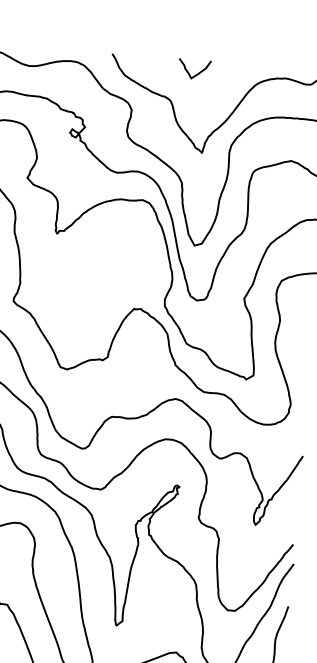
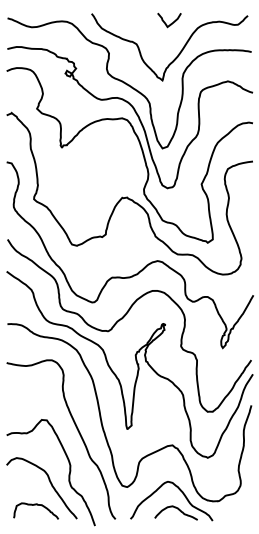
curve: (197, 72) -> (171, 22), moved

